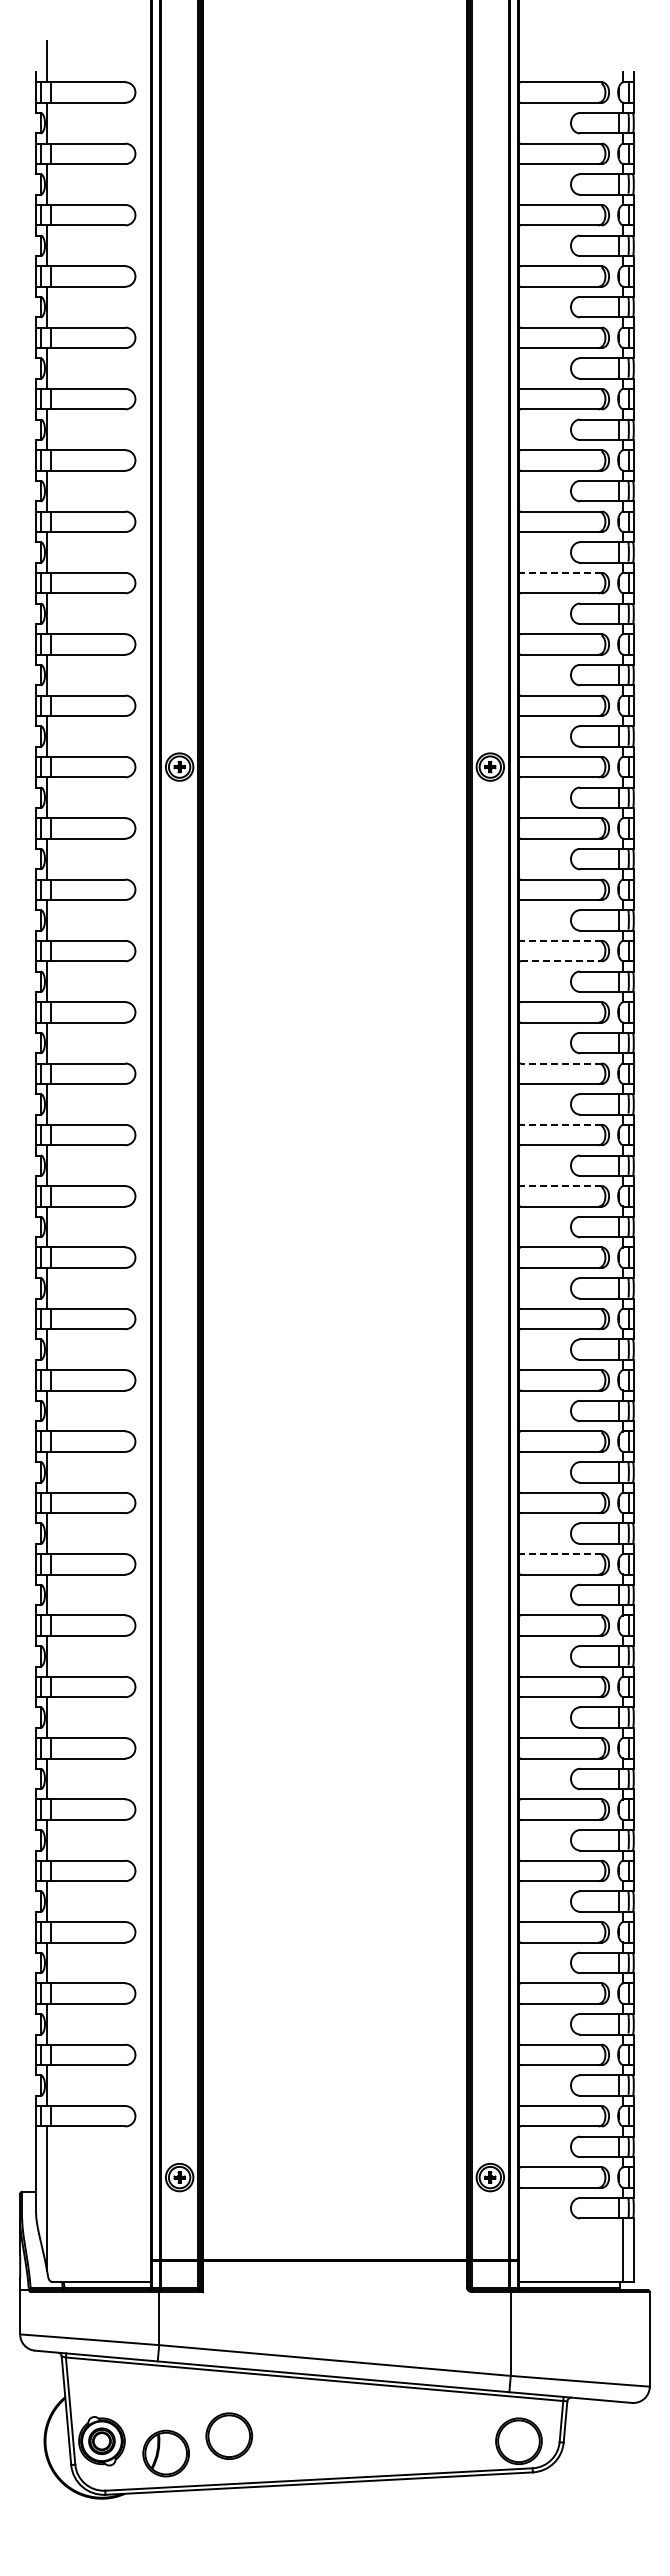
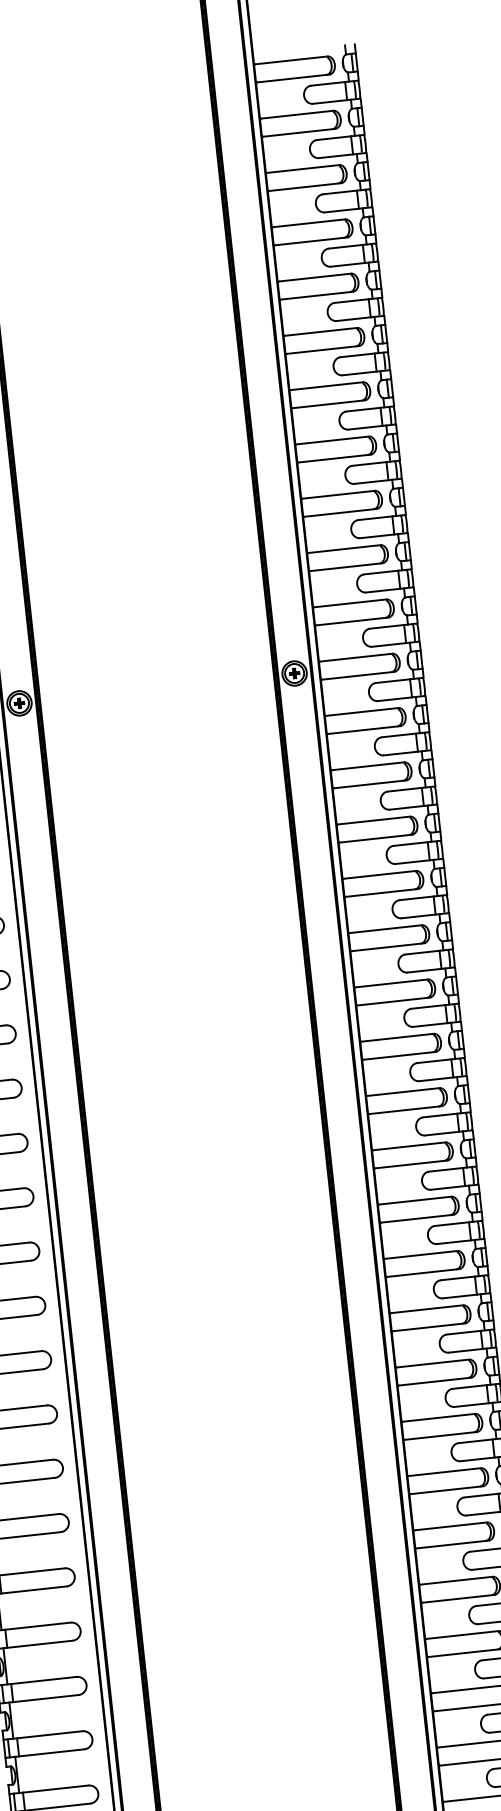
line: (560, 572) -> (338, 494), dashed -> solid
line: (560, 940) -> (373, 820), dashed -> solid
line: (561, 961) -> (376, 838), dashed -> solid
line: (560, 1063) -> (385, 929), dashed -> solid
line: (560, 1124) -> (391, 983), dashed -> solid
line: (560, 1186) -> (397, 1038), dashed -> solid
line: (560, 1554) -> (432, 1363), dashed -> solid

